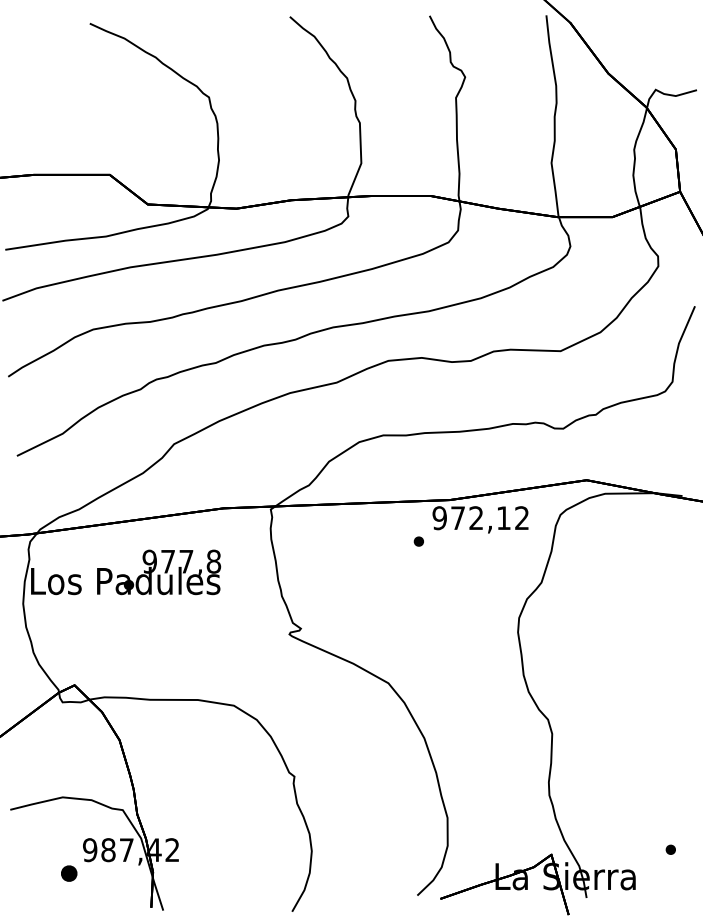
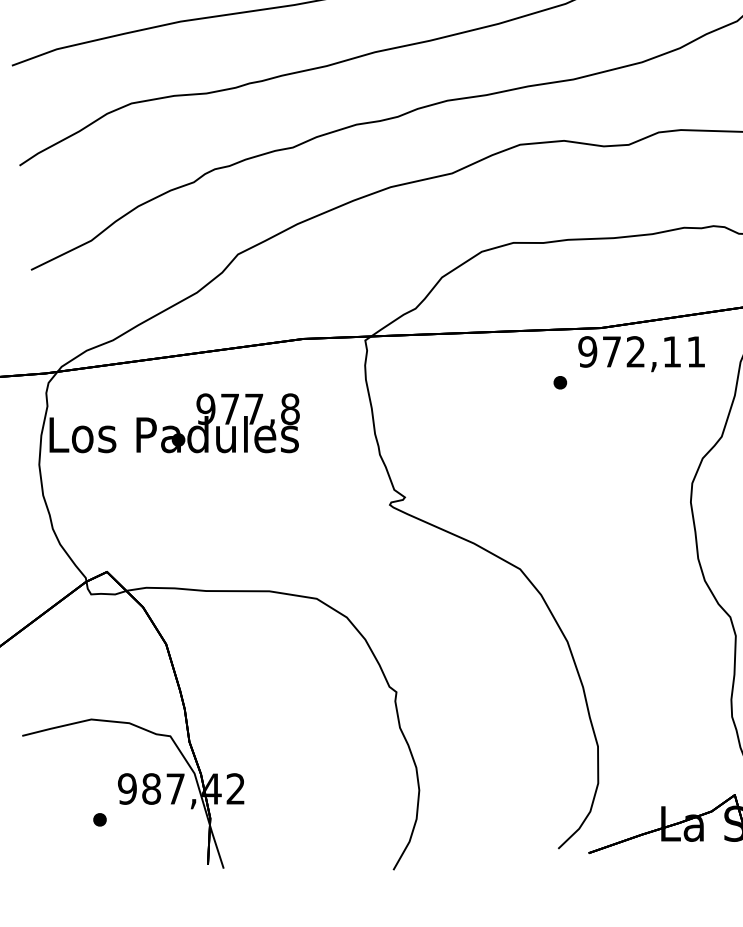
text: (521, 517) -> (695, 351), 972,12 -> 972,11
part: (69, 873) -> (100, 819), size x0.62

